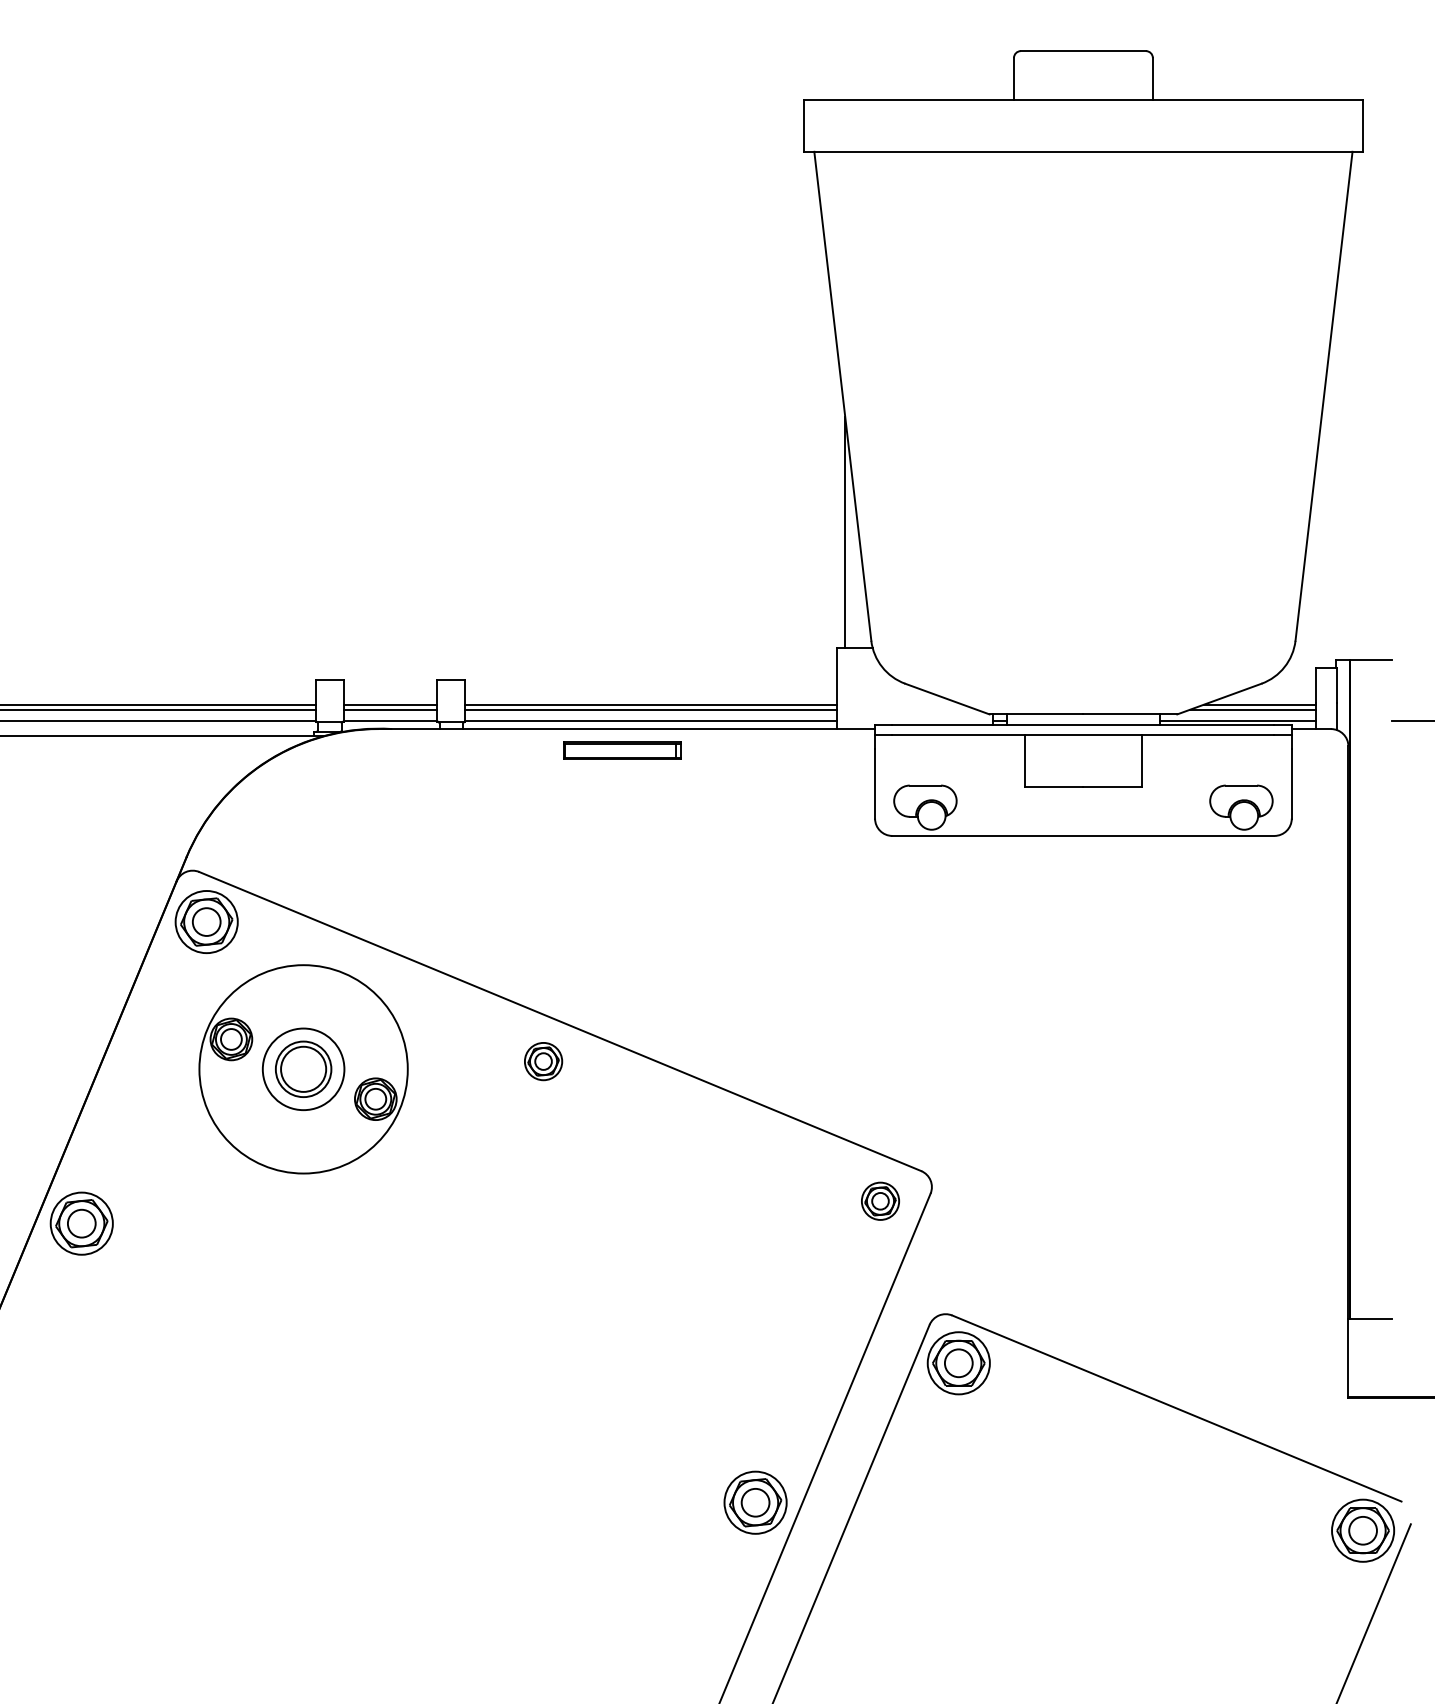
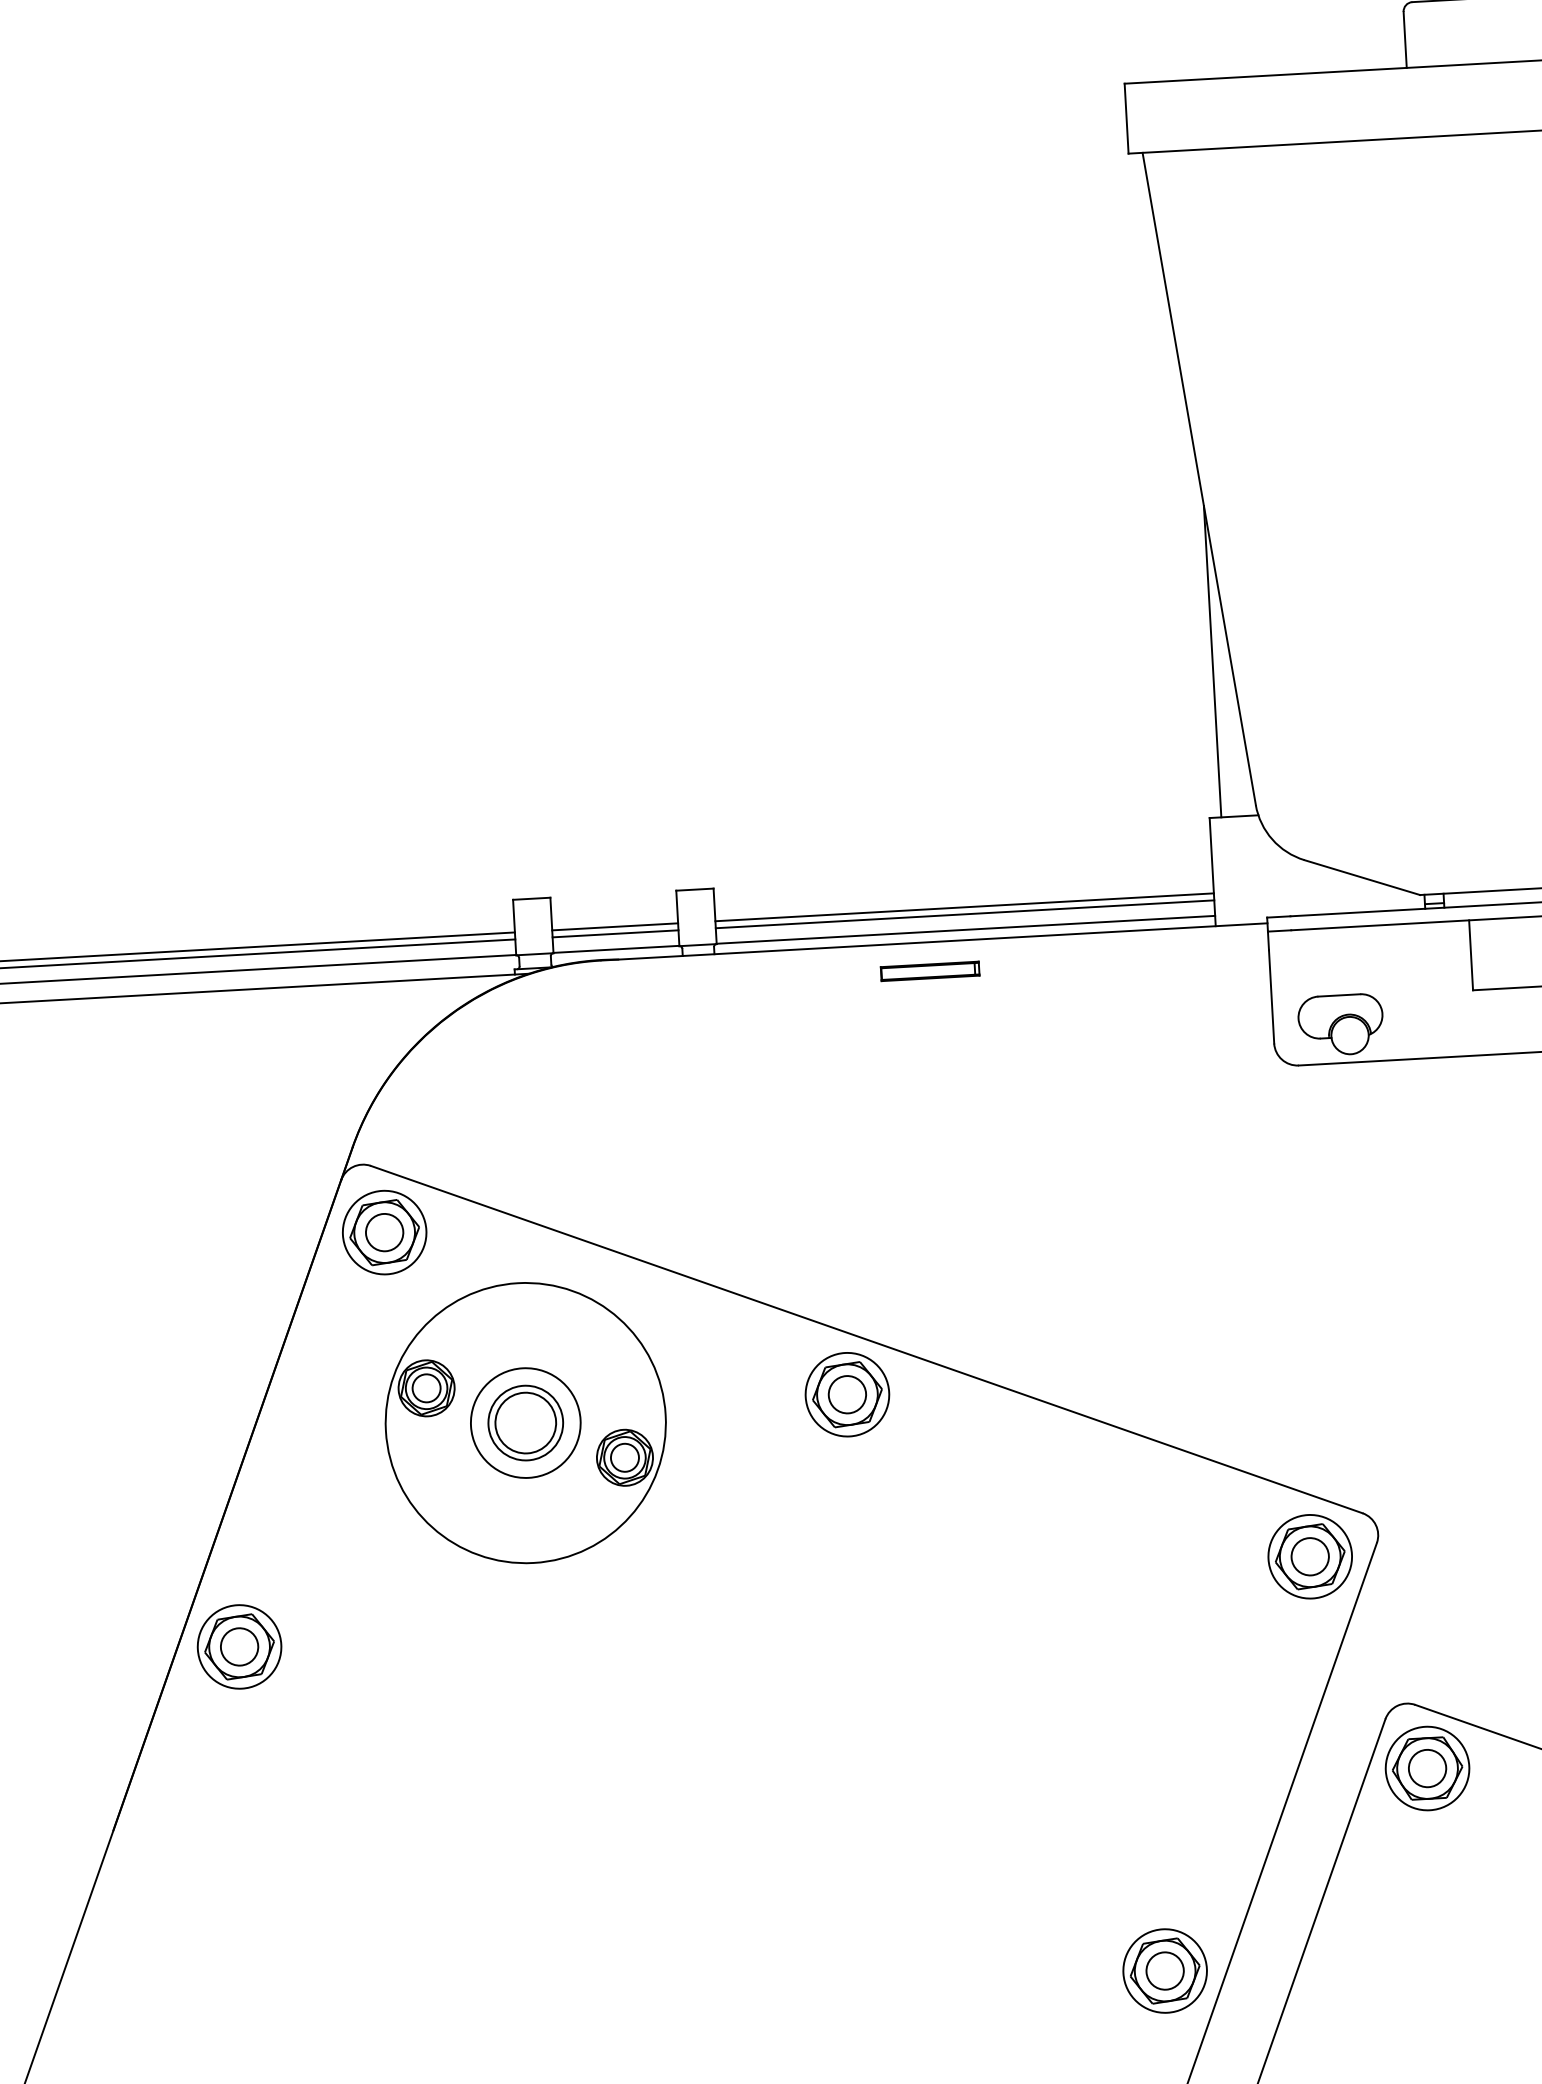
part: (622, 750) -> (929, 971), size x0.62
part: (543, 1061) -> (847, 1394), size x1.67
part: (880, 1201) -> (1310, 1557), size x1.67

